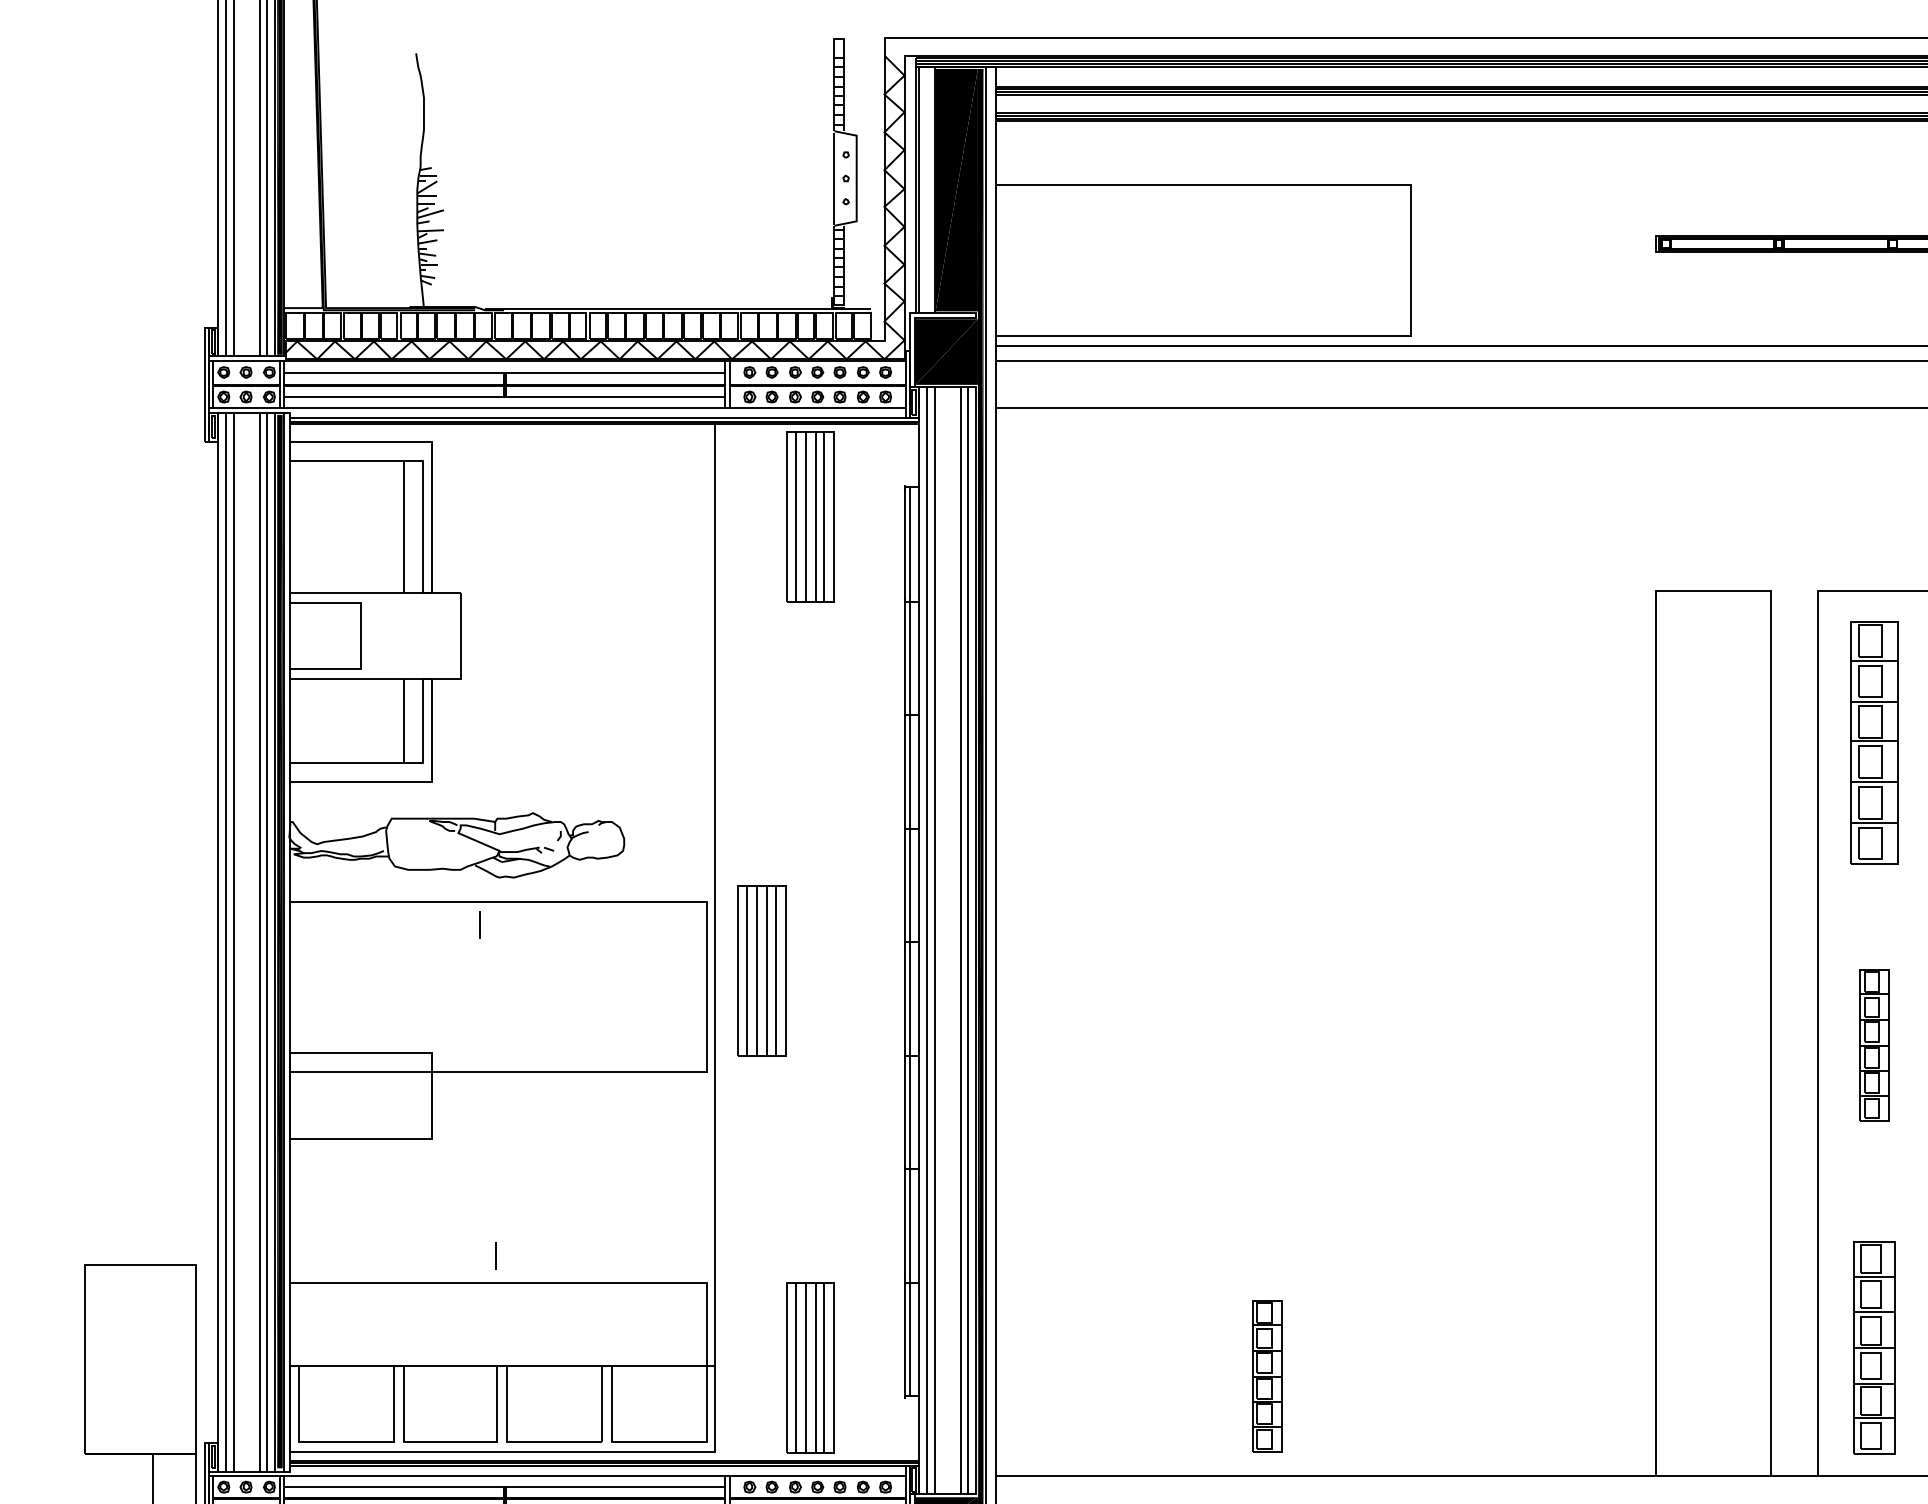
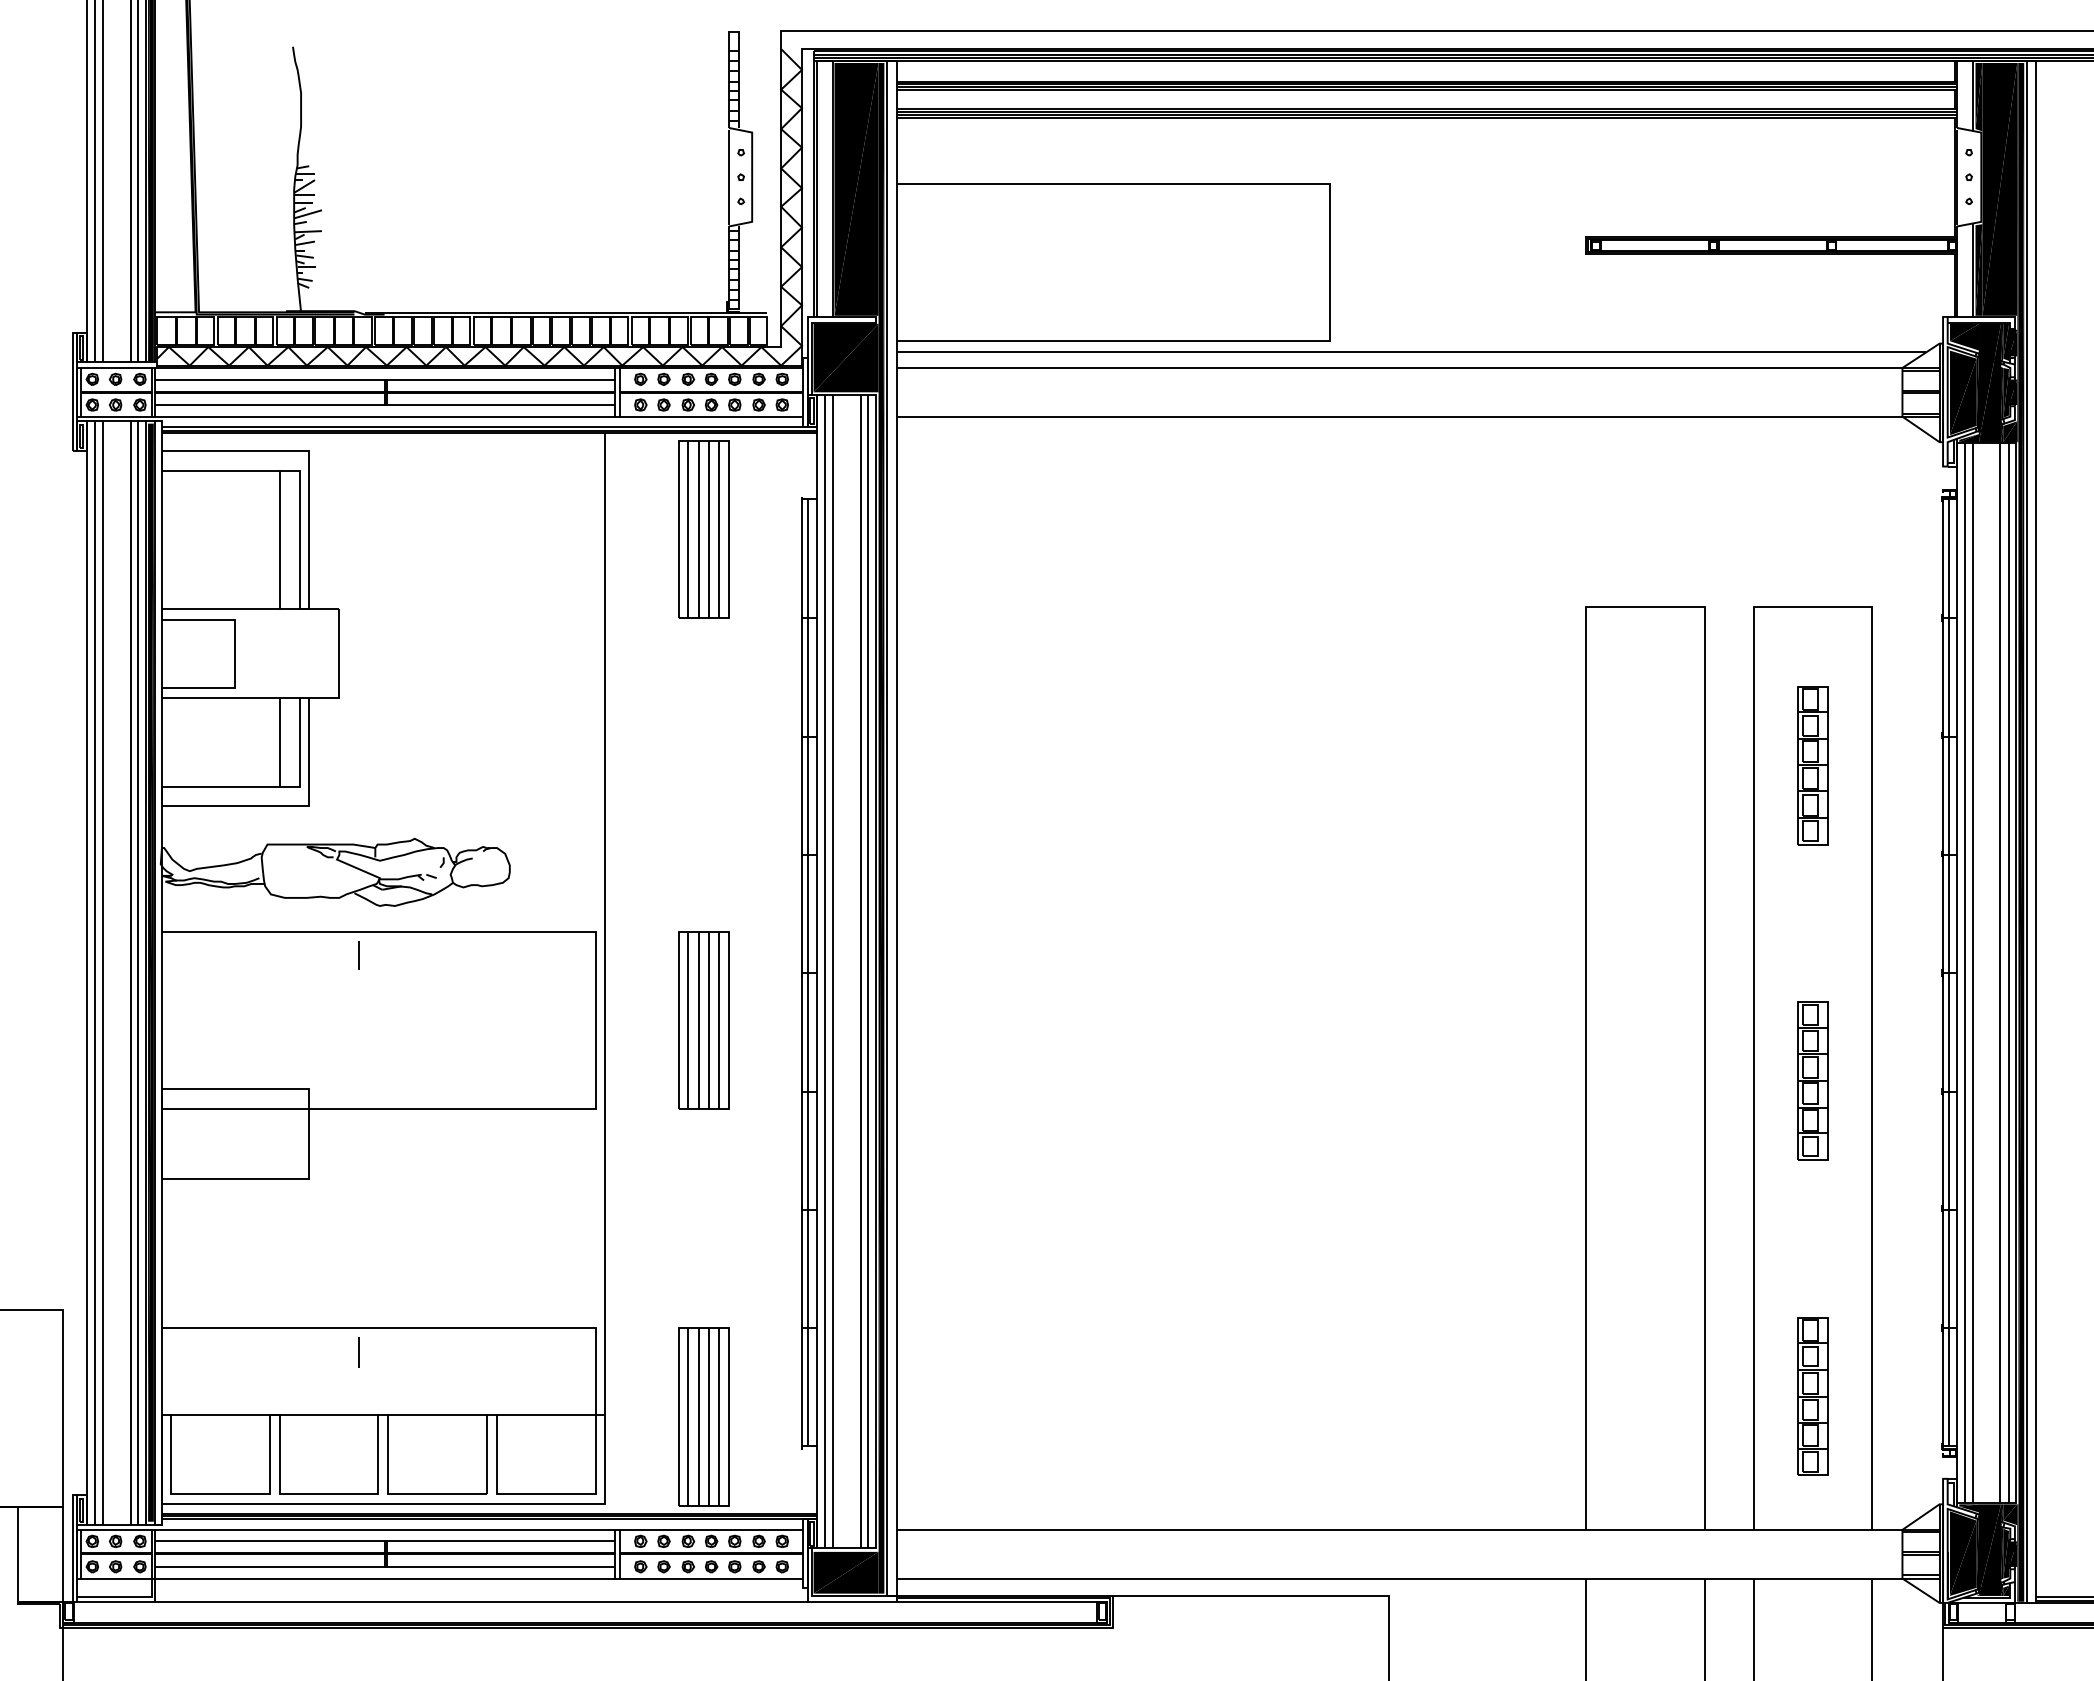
part: (1873, 742) -> (1812, 765), size x0.62
part: (761, 971) -> (703, 1020), moved
line: (495, 1256) -> (358, 1352), moved
part: (1873, 1348) -> (1812, 1396), size x0.71
part: (1266, 1375) -> (1179, 1425), removed

